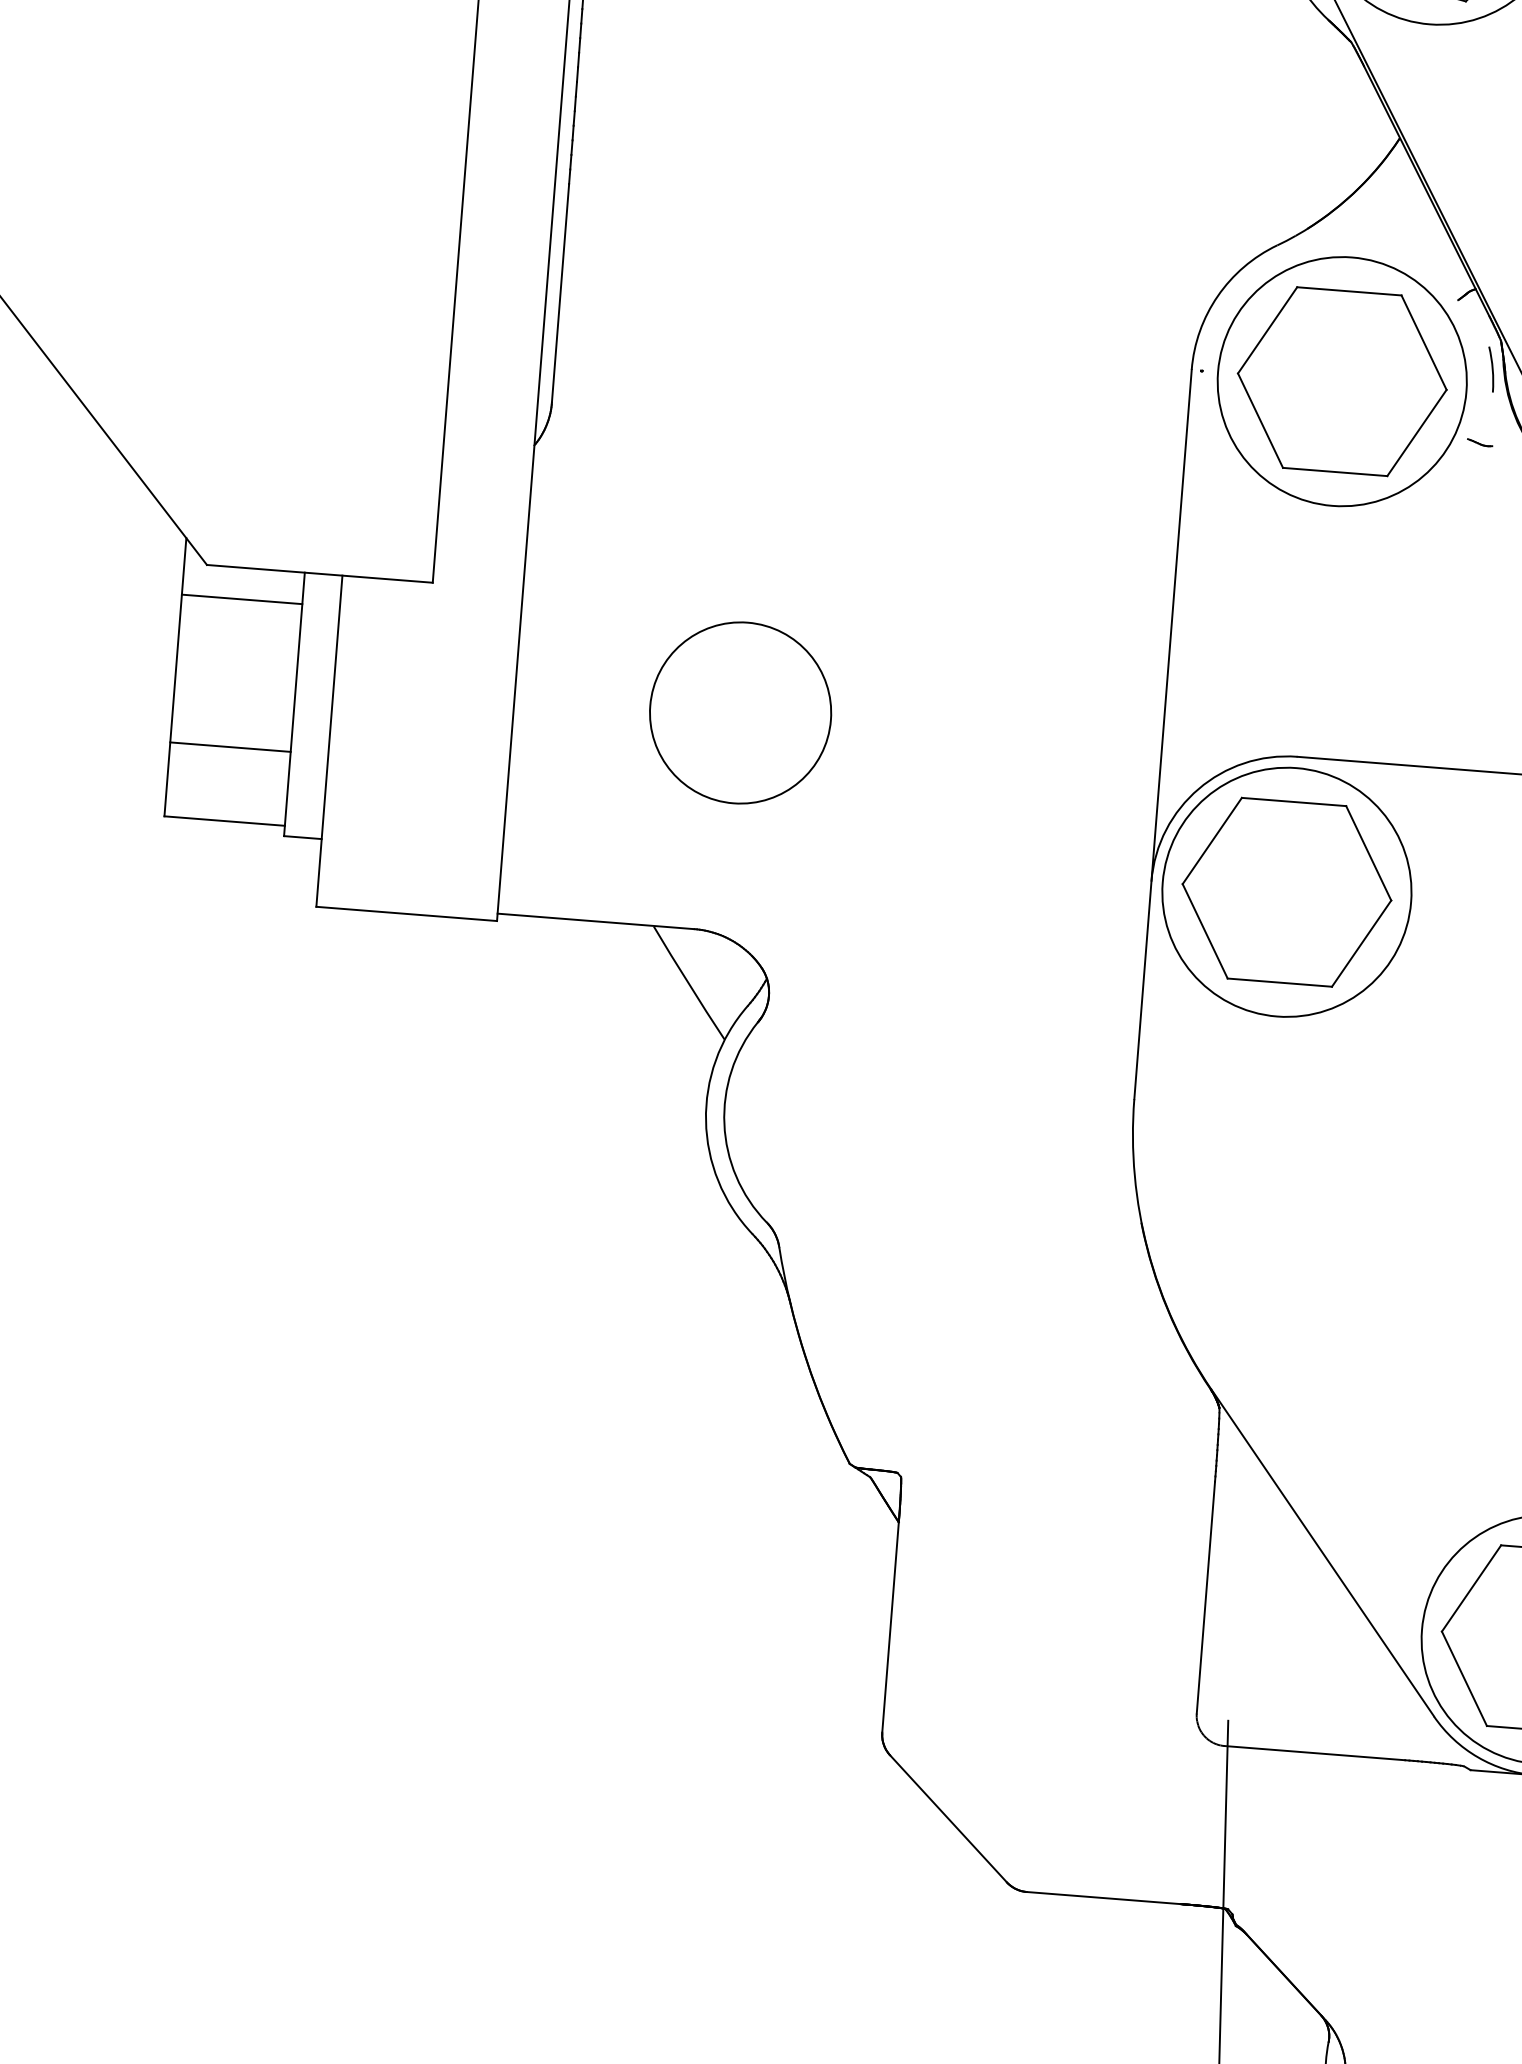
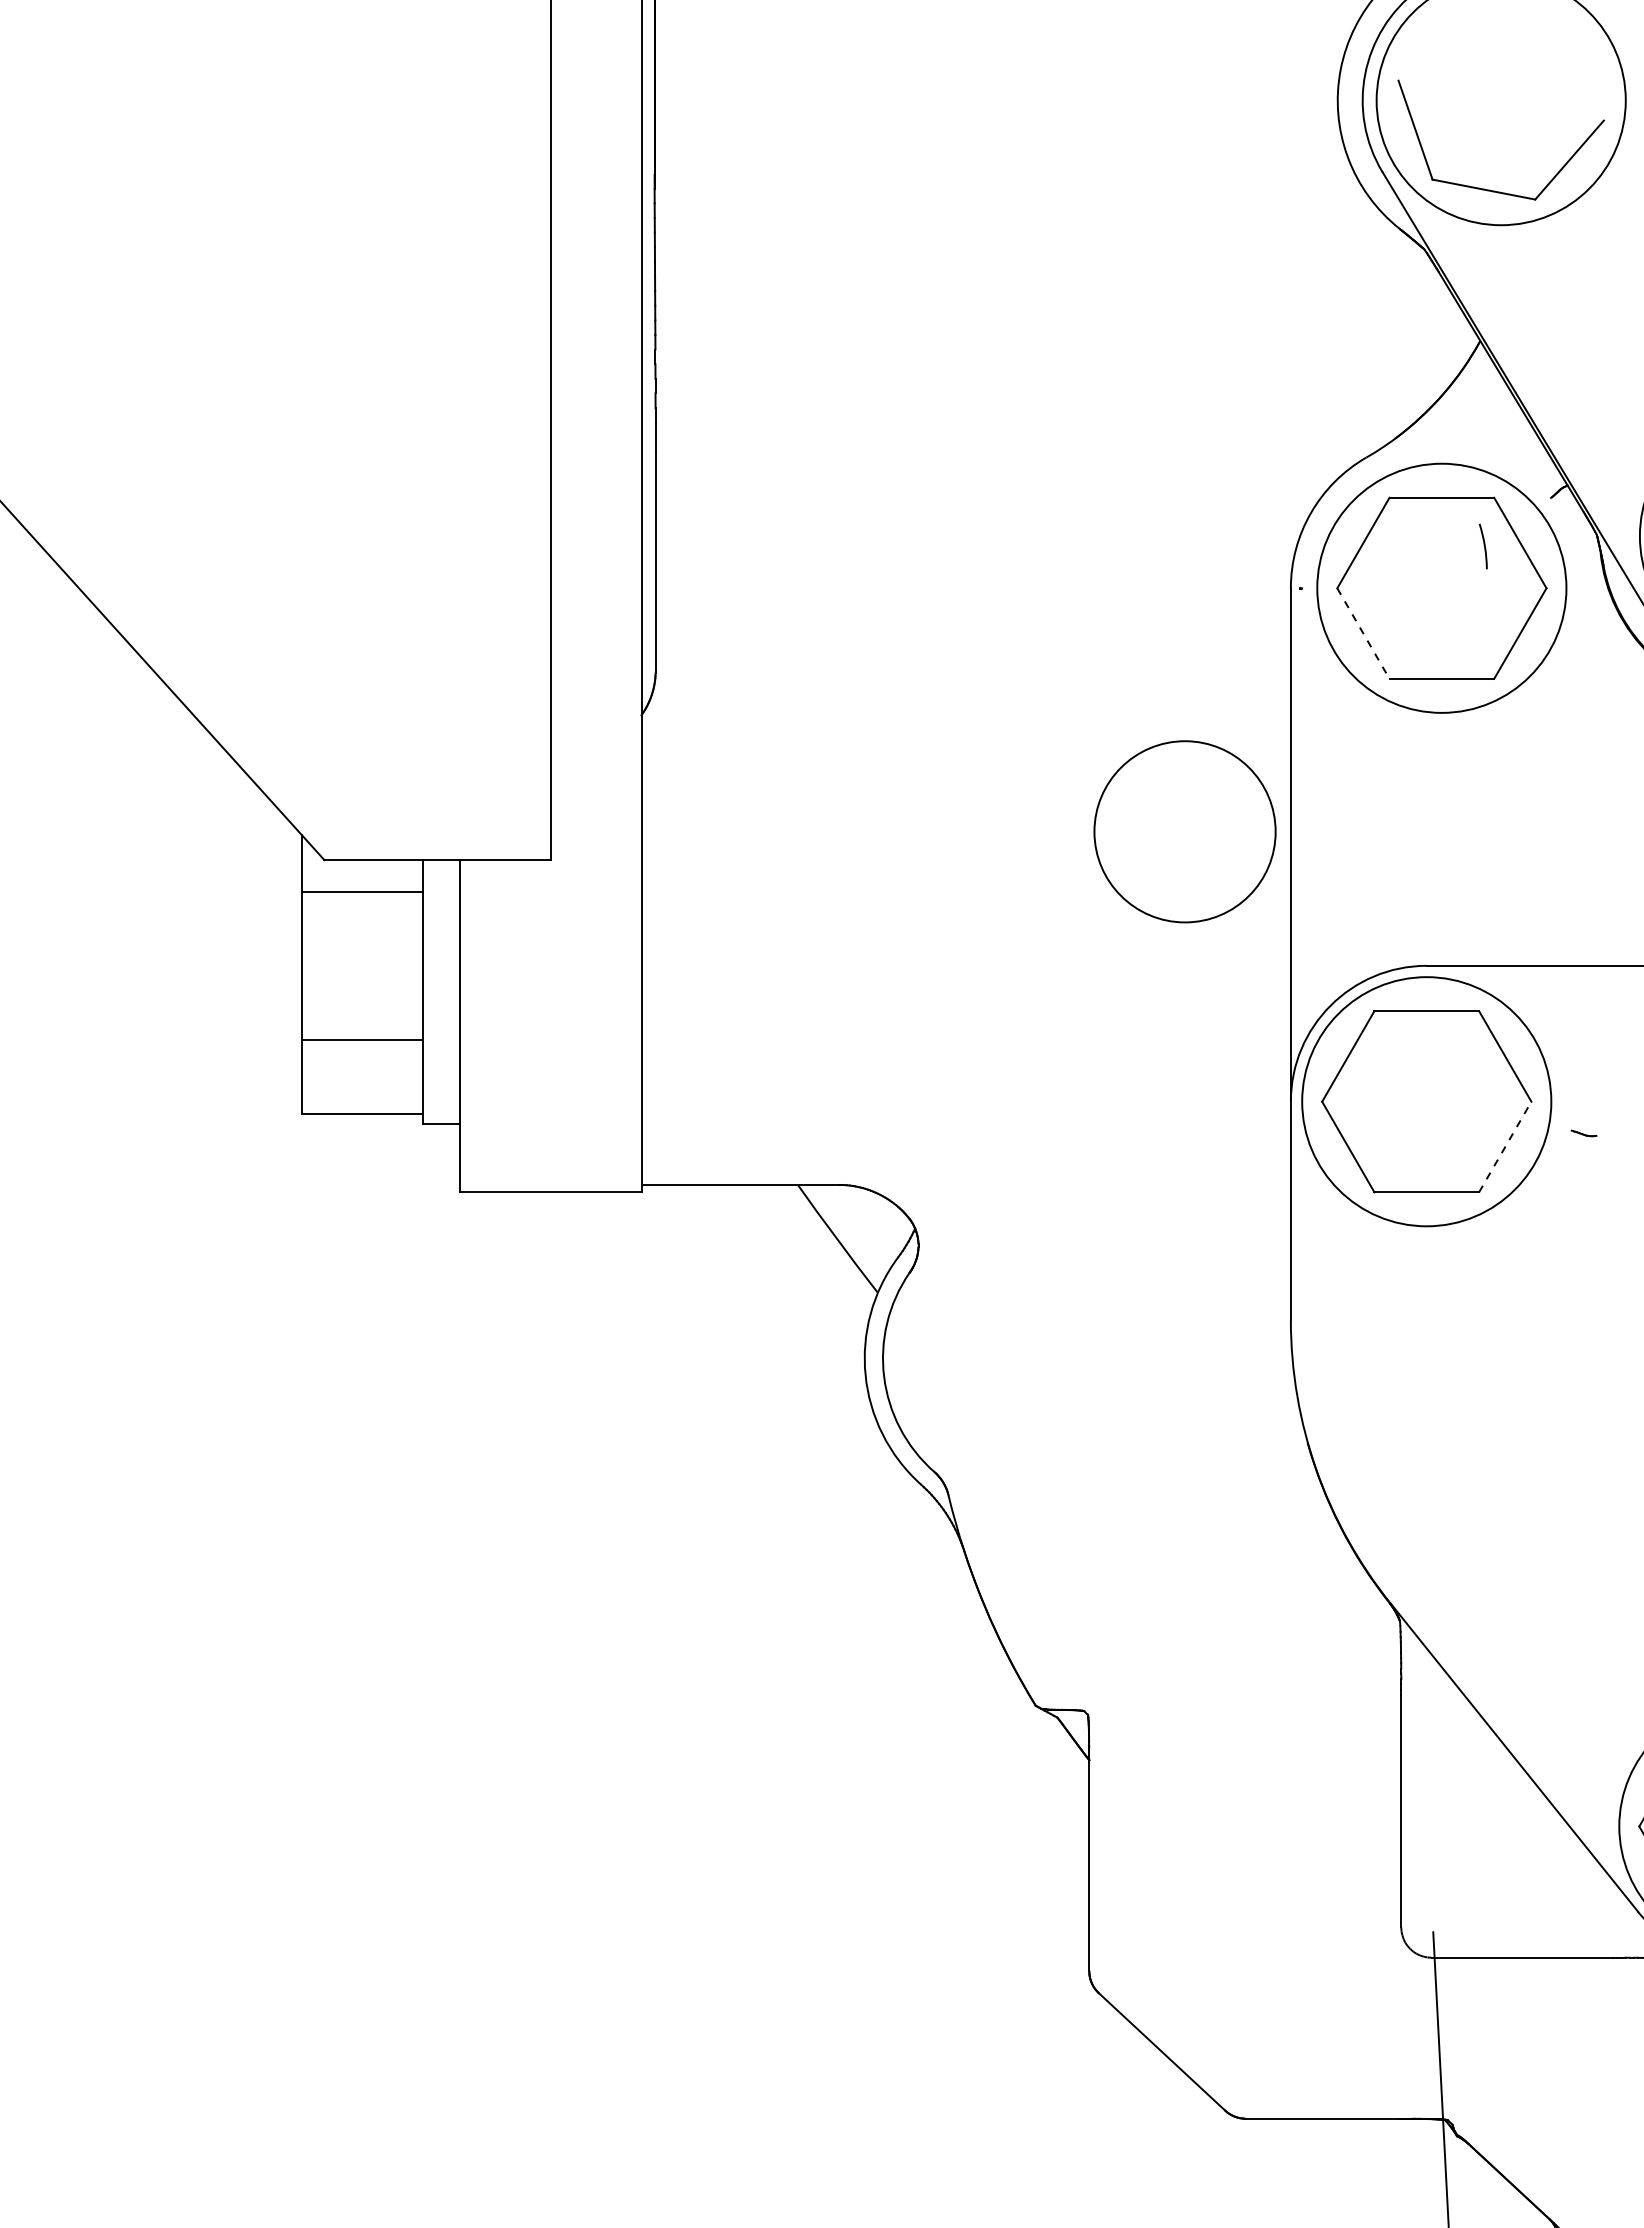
arc: (1491, 368) -> (1483, 545), moved
line: (1260, 421) -> (1363, 634), solid -> dashed
part: (1479, 442) -> (1583, 1133), moved
circle: (740, 712) -> (1184, 831), moved
line: (1361, 943) -> (1505, 1146), solid -> dashed

